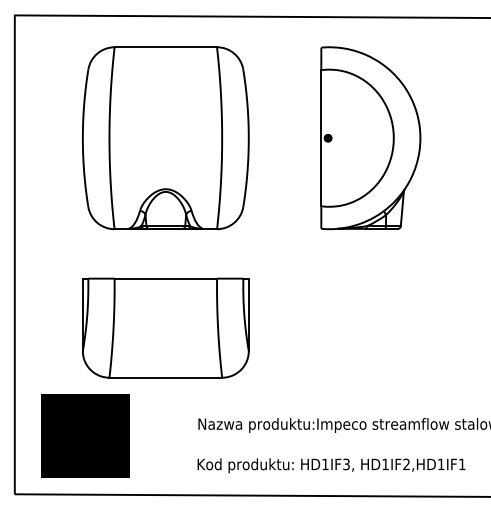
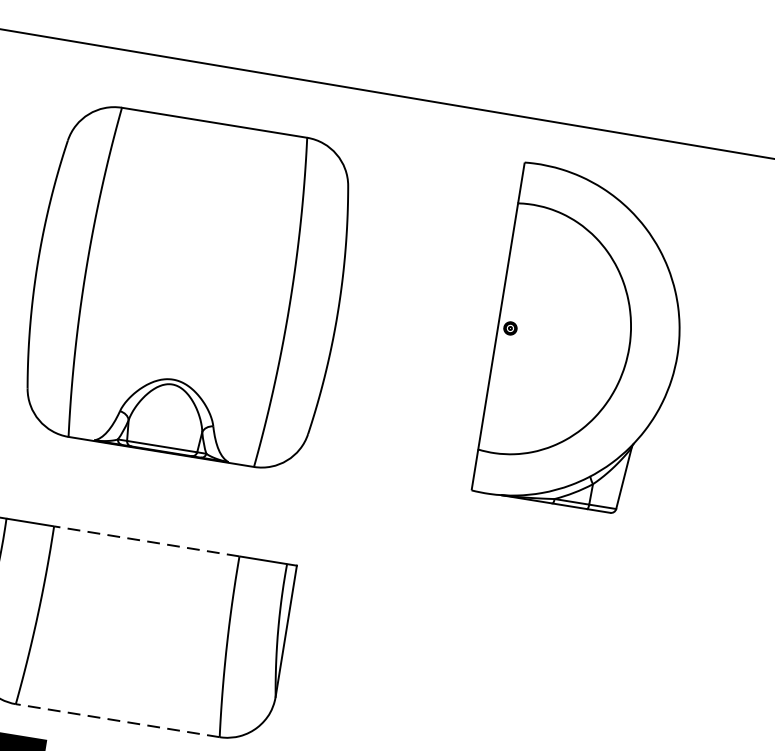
part: (370, 138) -> (587, 341), moved
line: (165, 278) -> (146, 541), solid -> dashed
line: (165, 377) -> (117, 720), solid -> dashed

